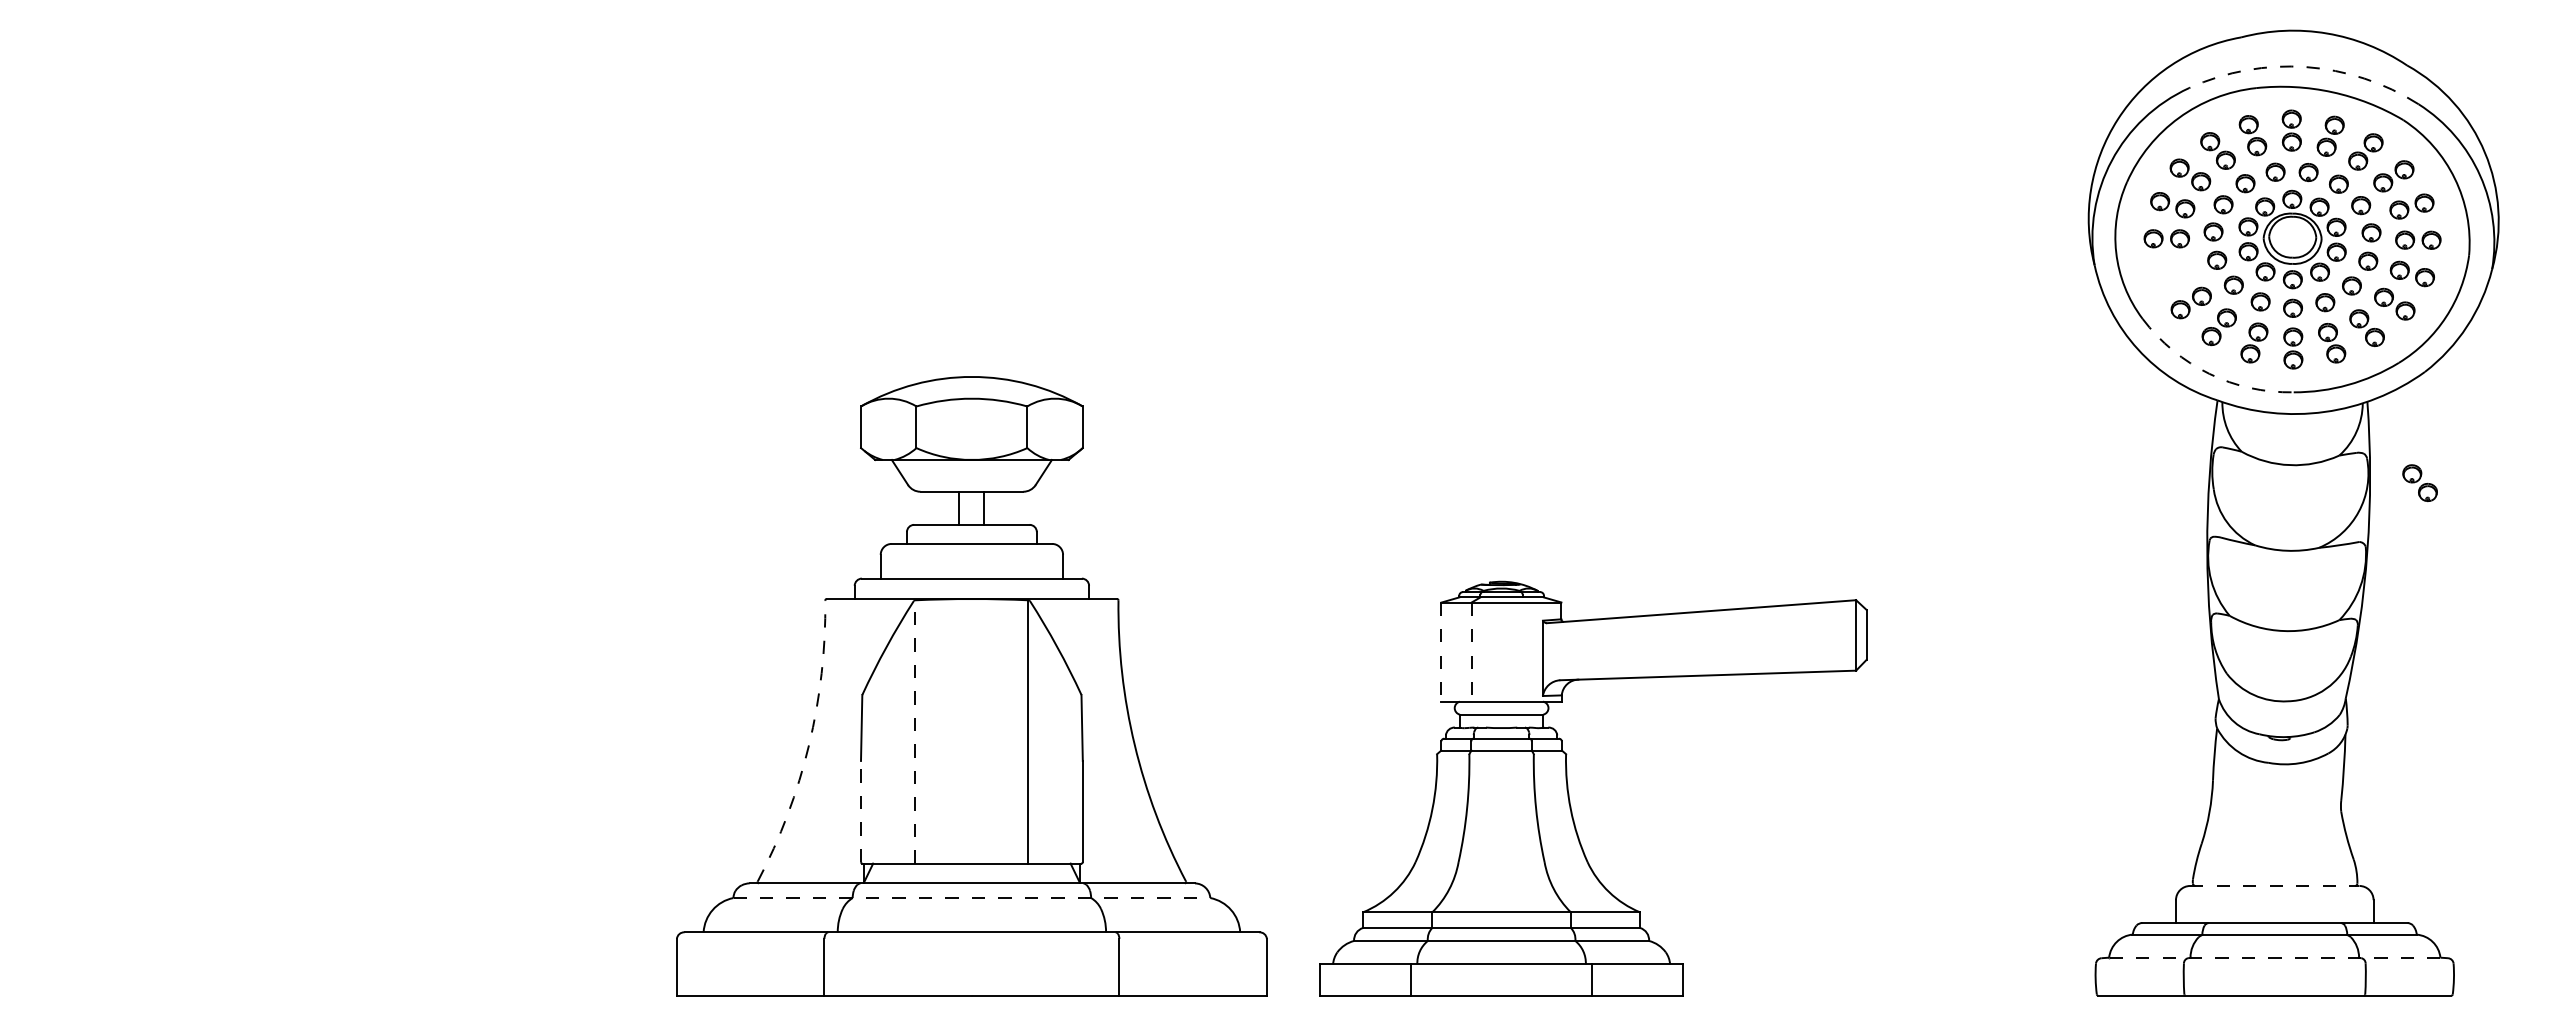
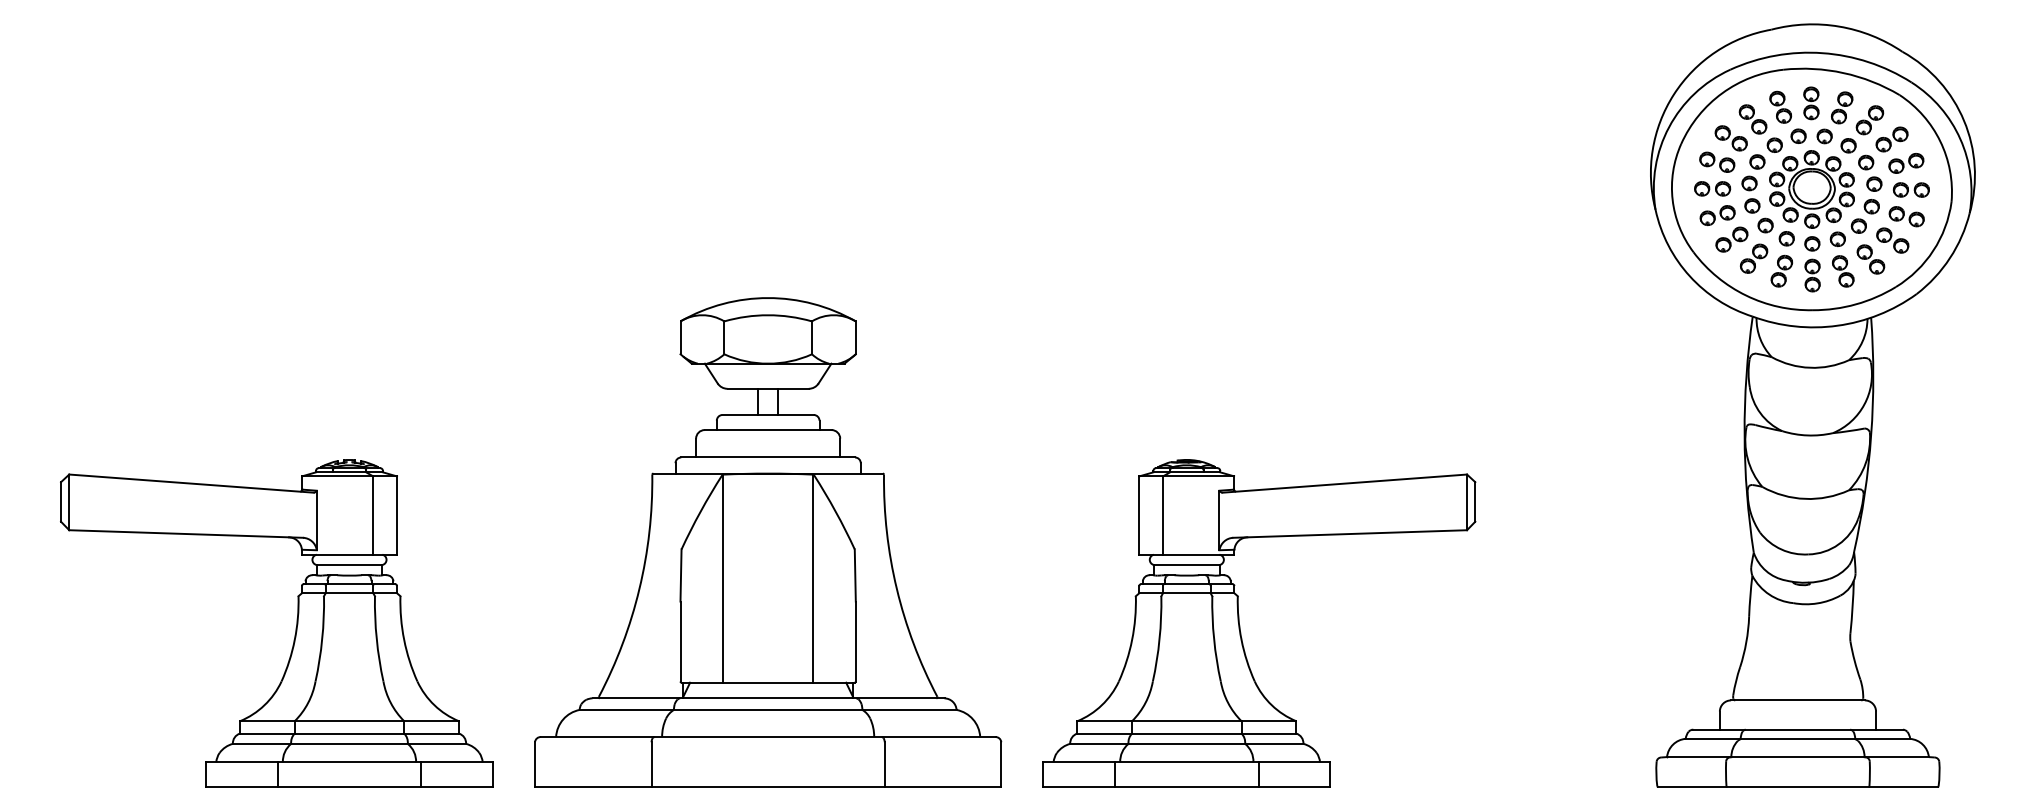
arc: (2305, 67) -> (1822, 53), dashed -> solid
part: (2172, 272) -> (1717, 215), added
arc: (2209, 373) -> (1746, 295), dashed -> solid
part: (2419, 483) -> (1912, 382), removed
line: (1441, 652) -> (1139, 515), dashed -> solid
line: (1471, 652) -> (1163, 515), dashed -> solid
line: (915, 731) -> (723, 578), dashed -> solid
arc: (809, 745) -> (639, 589), dashed -> solid
part: (374, 792) -> (295, 626), added
line: (861, 811) -> (680, 641), dashed -> solid
line: (2274, 885) -> (1797, 700), dashed -> solid
line: (972, 898) -> (768, 710), dashed -> solid
line: (2275, 957) -> (1798, 756), dashed -> solid

